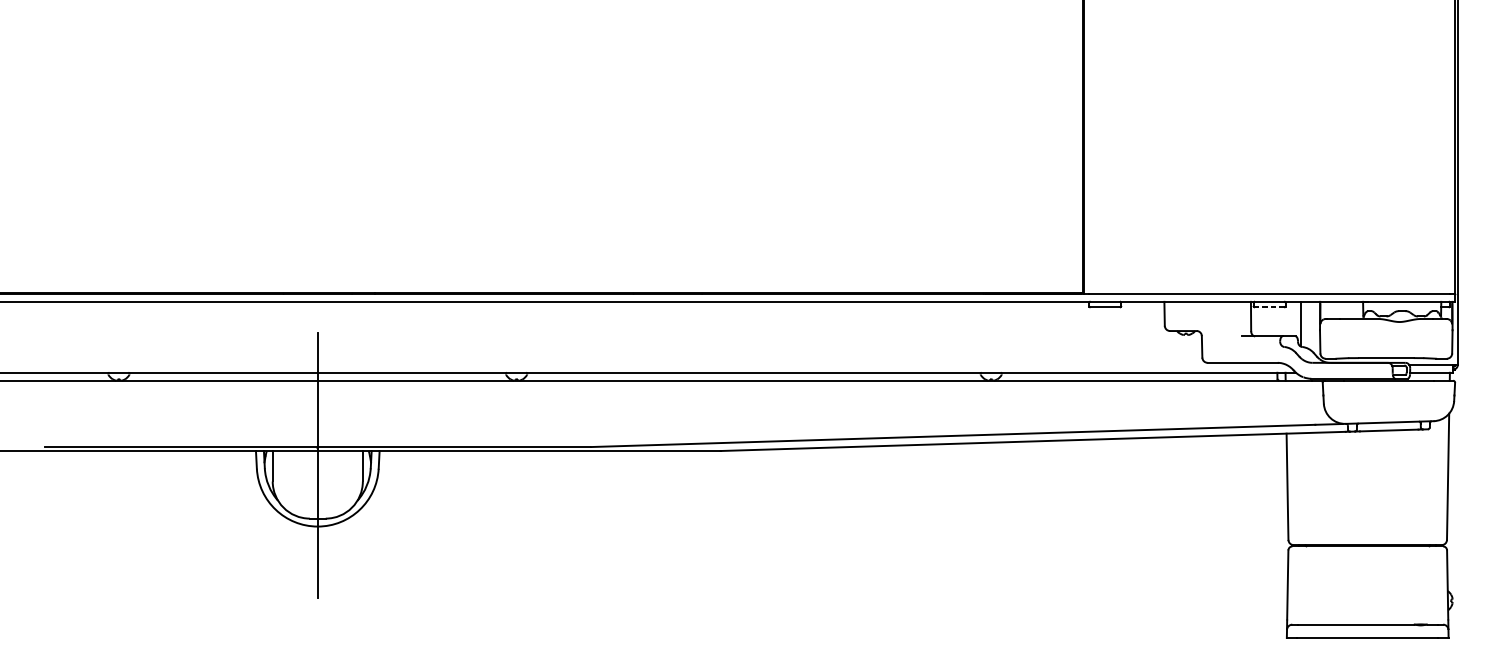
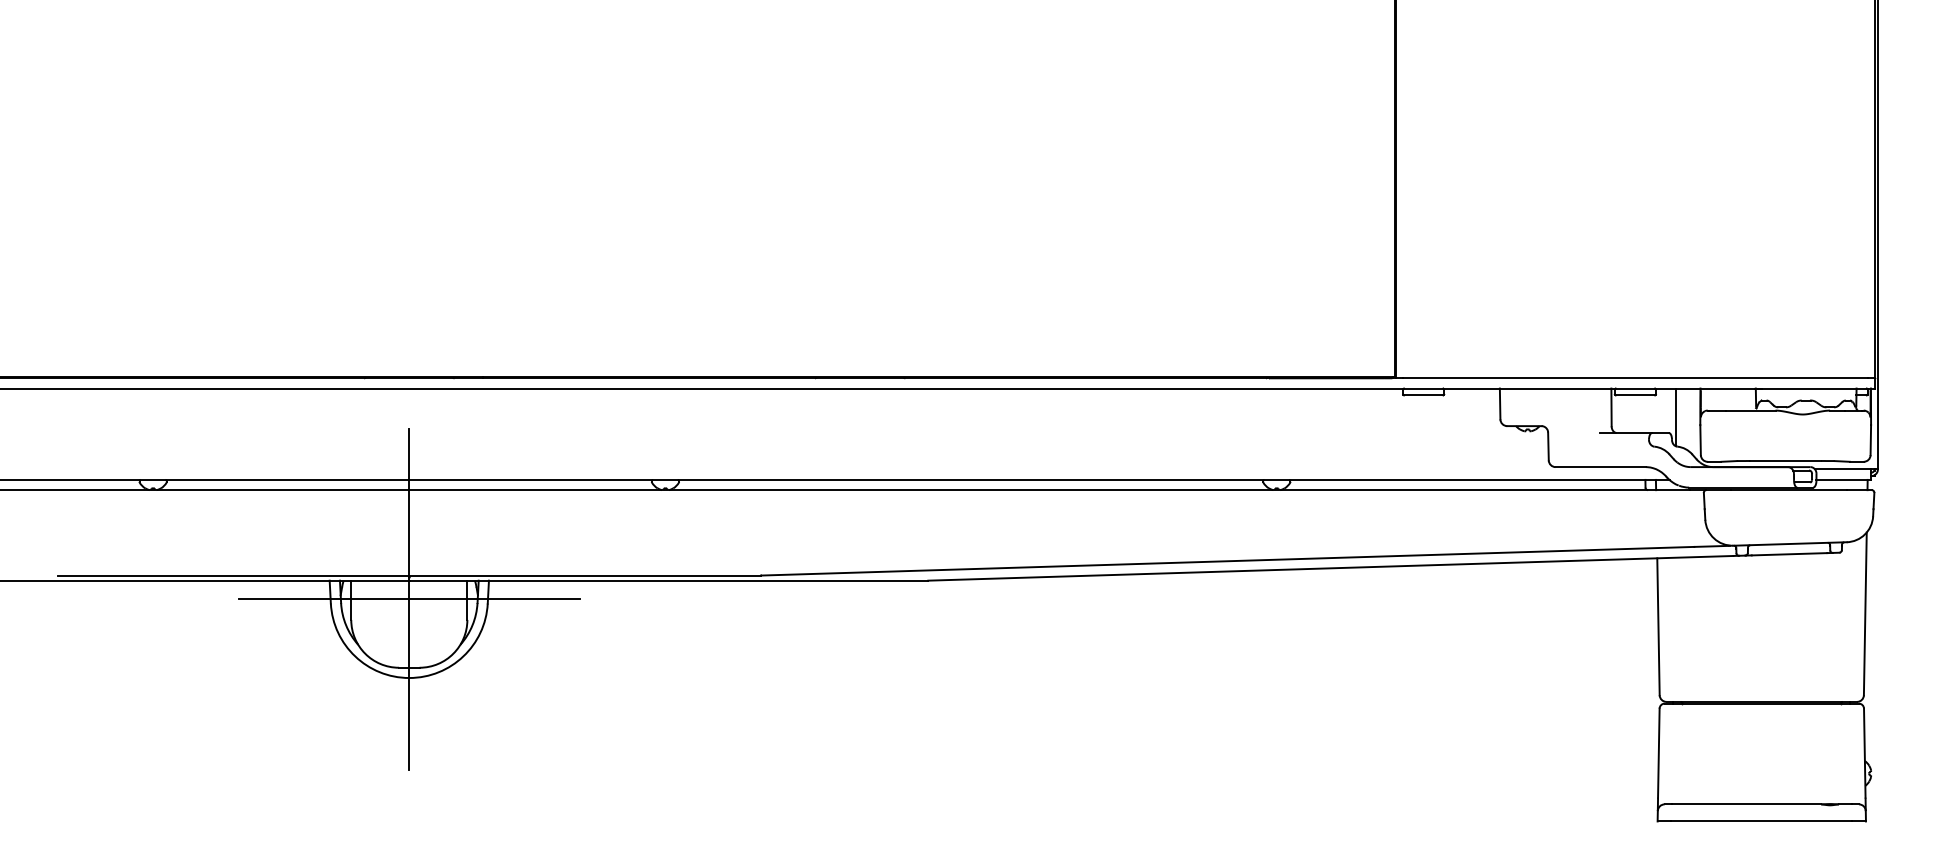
line: (1269, 307) -> (1635, 395), dashed -> solid
line: (317, 465) -> (409, 599), added

